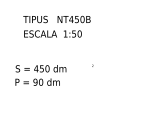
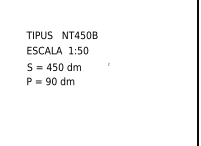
text: (56, 26) -> (61, 42), moved

